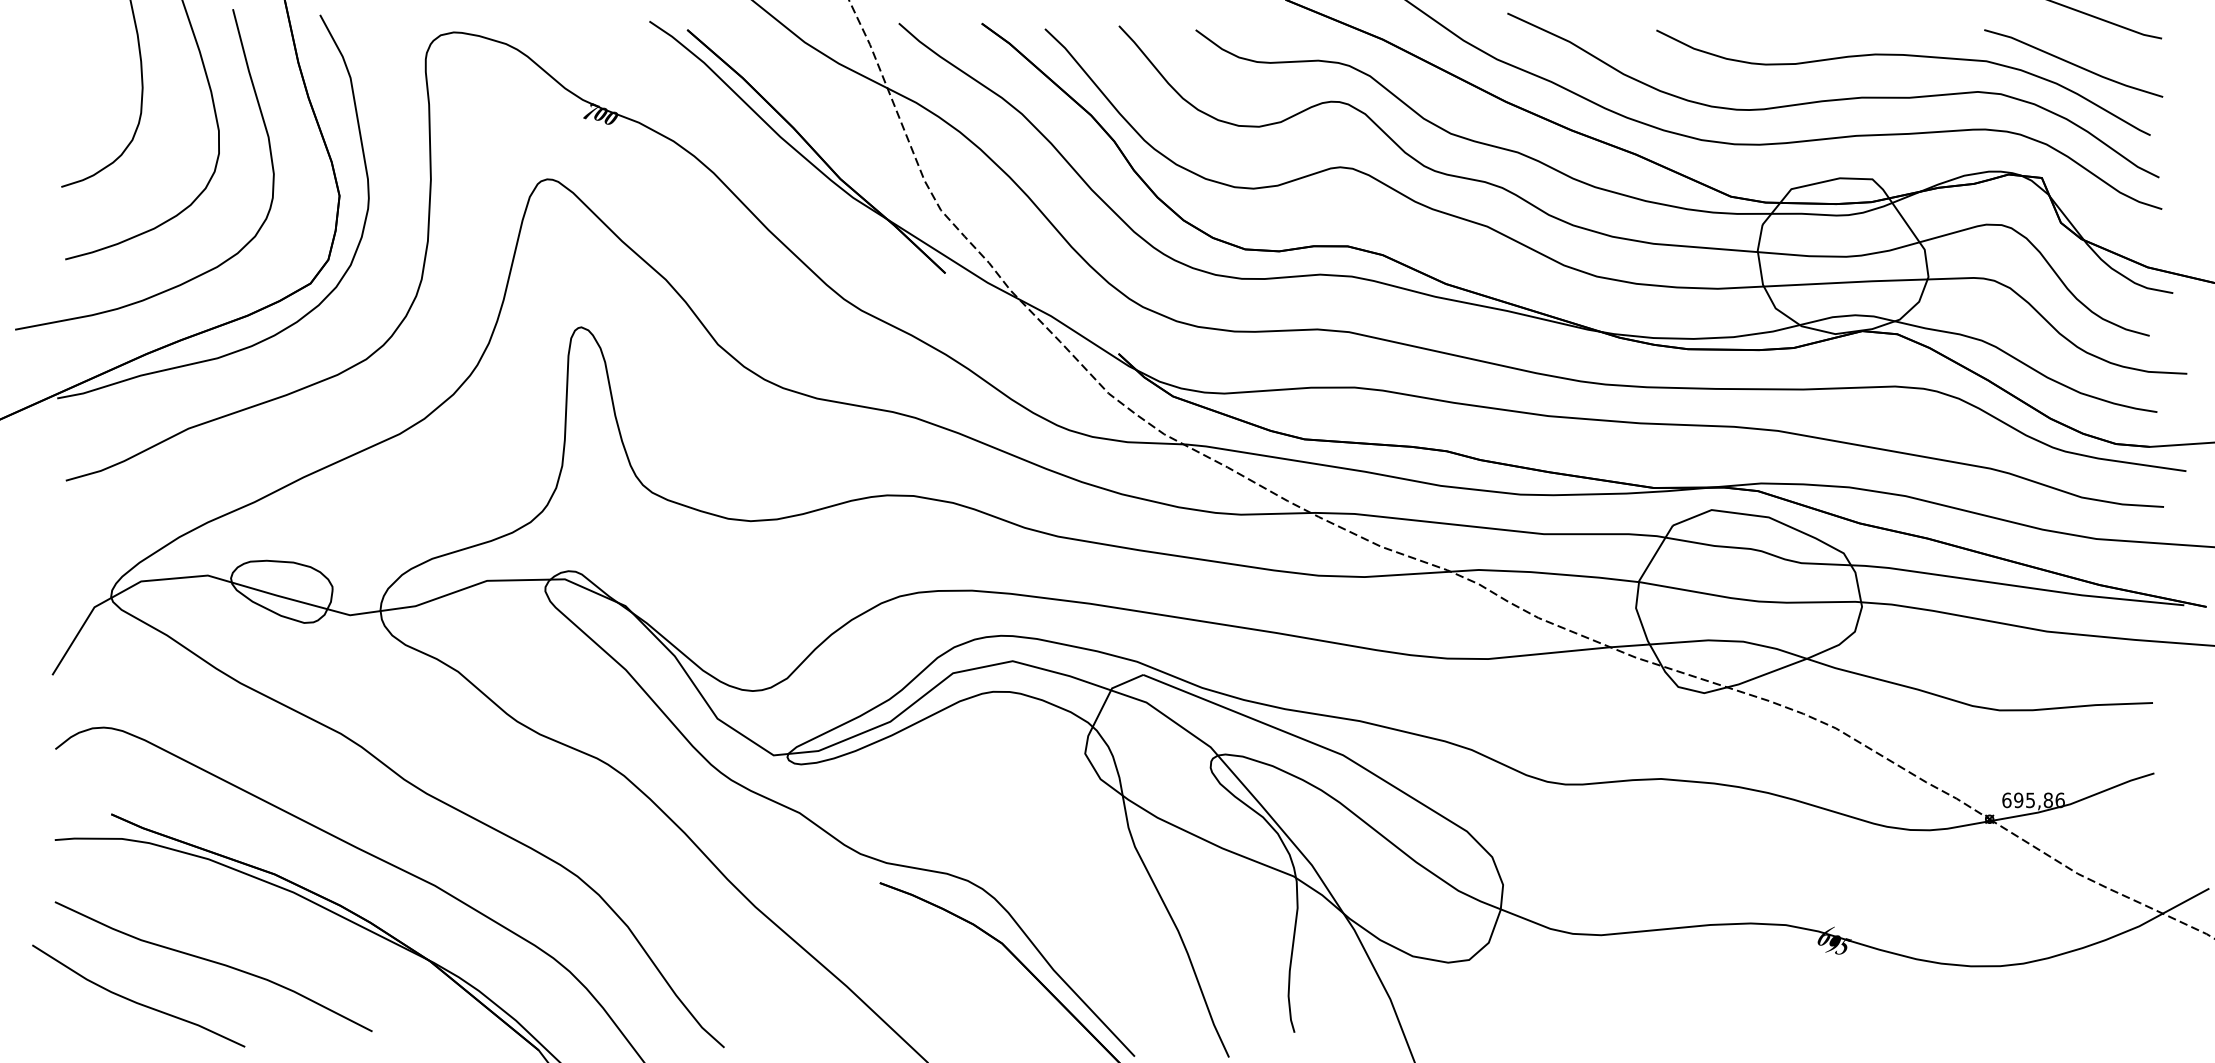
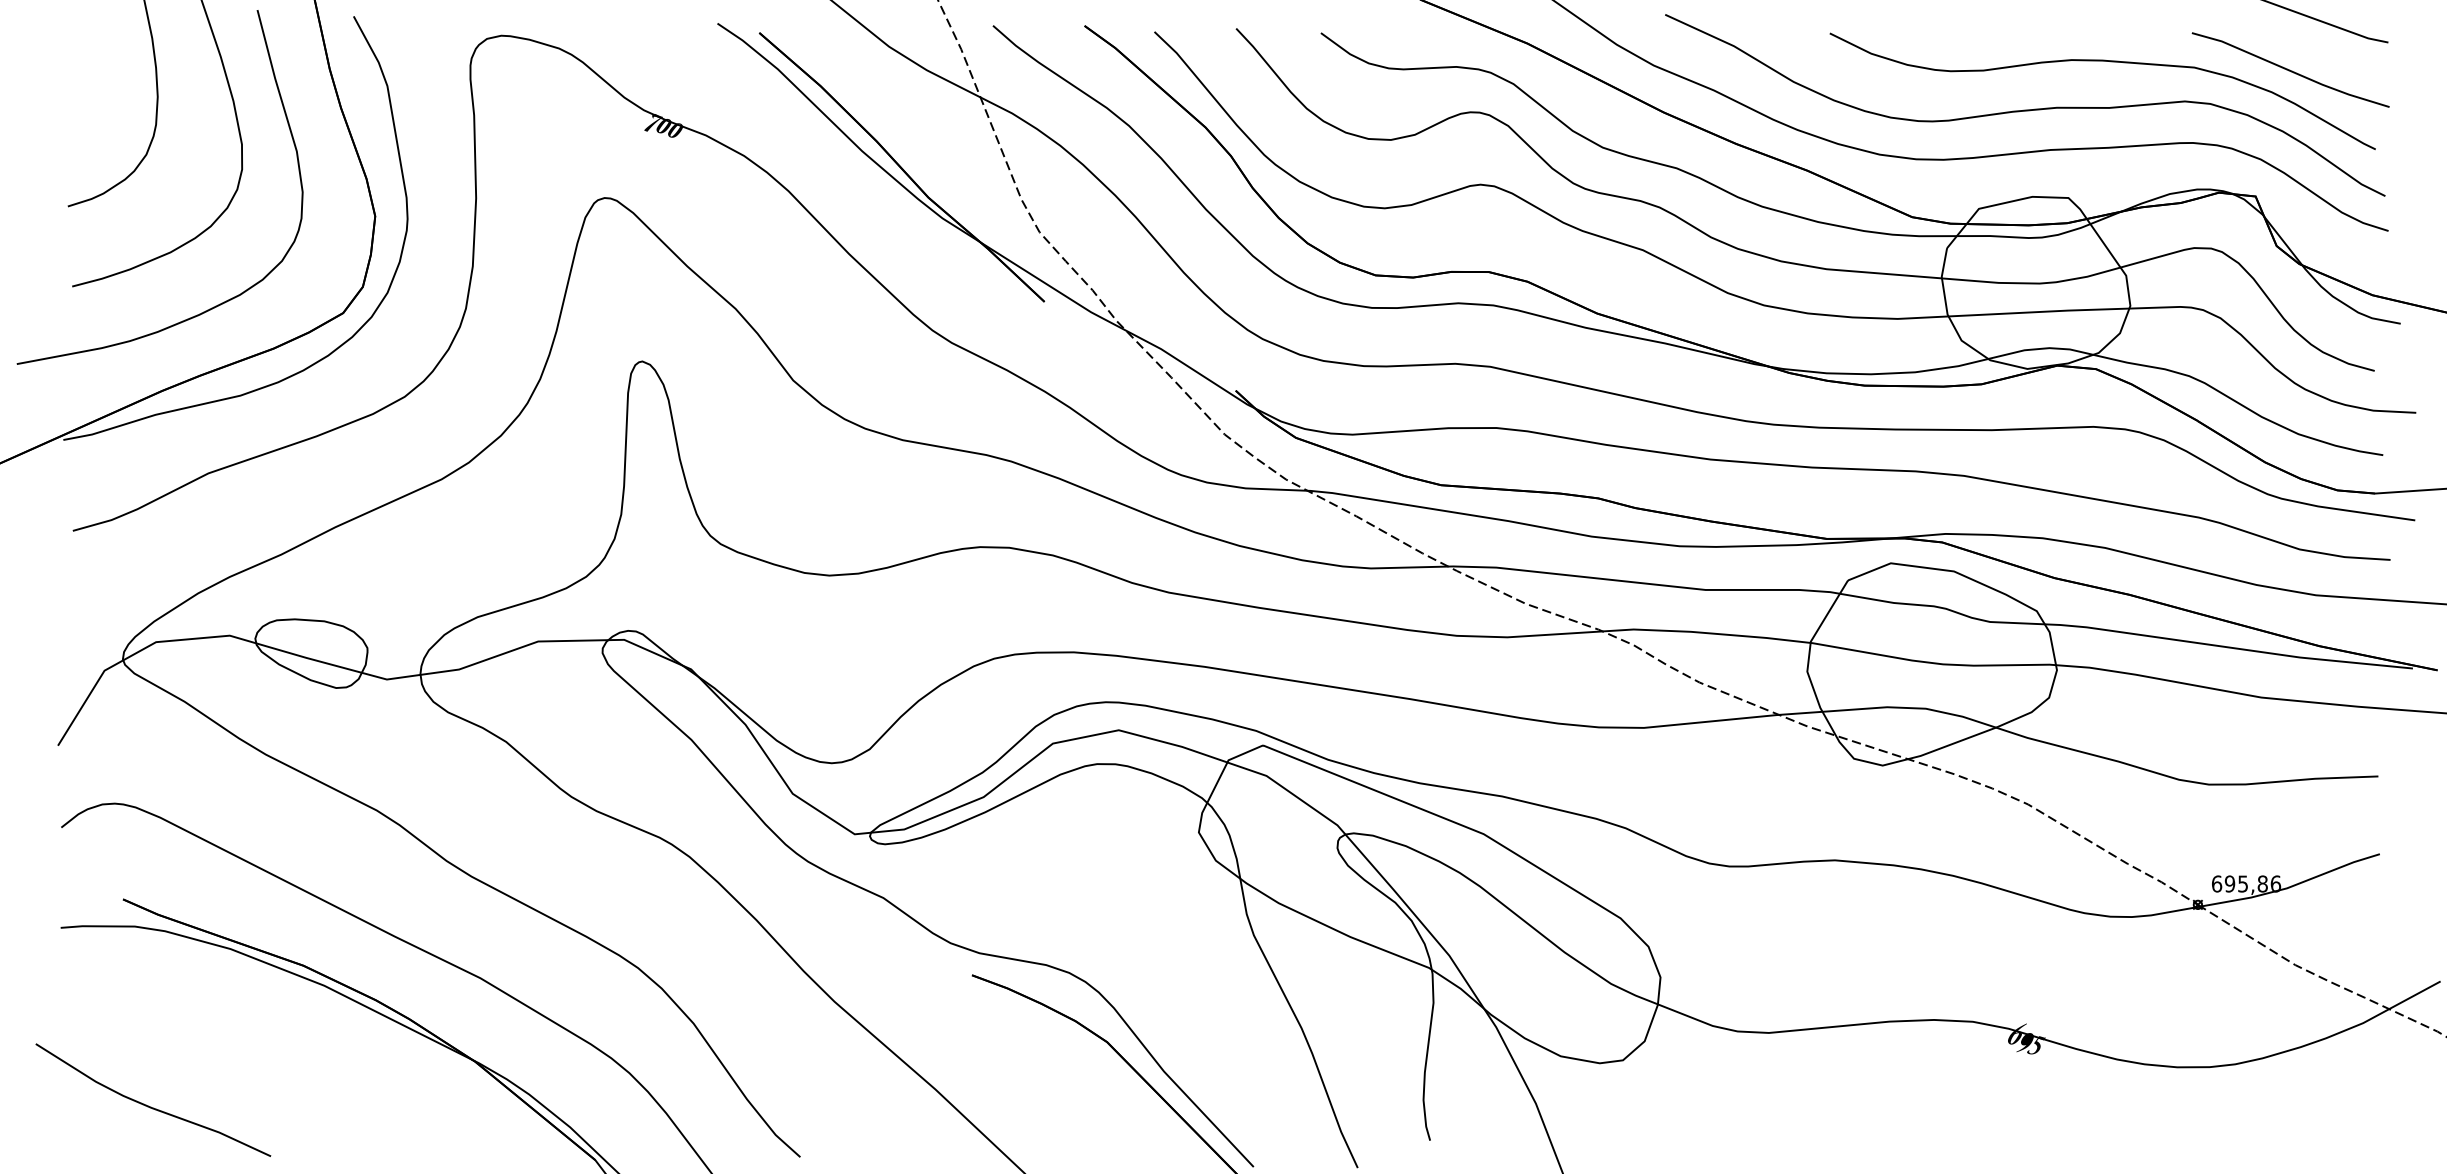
curve: (213, 962) -> (235, 1063), removed

